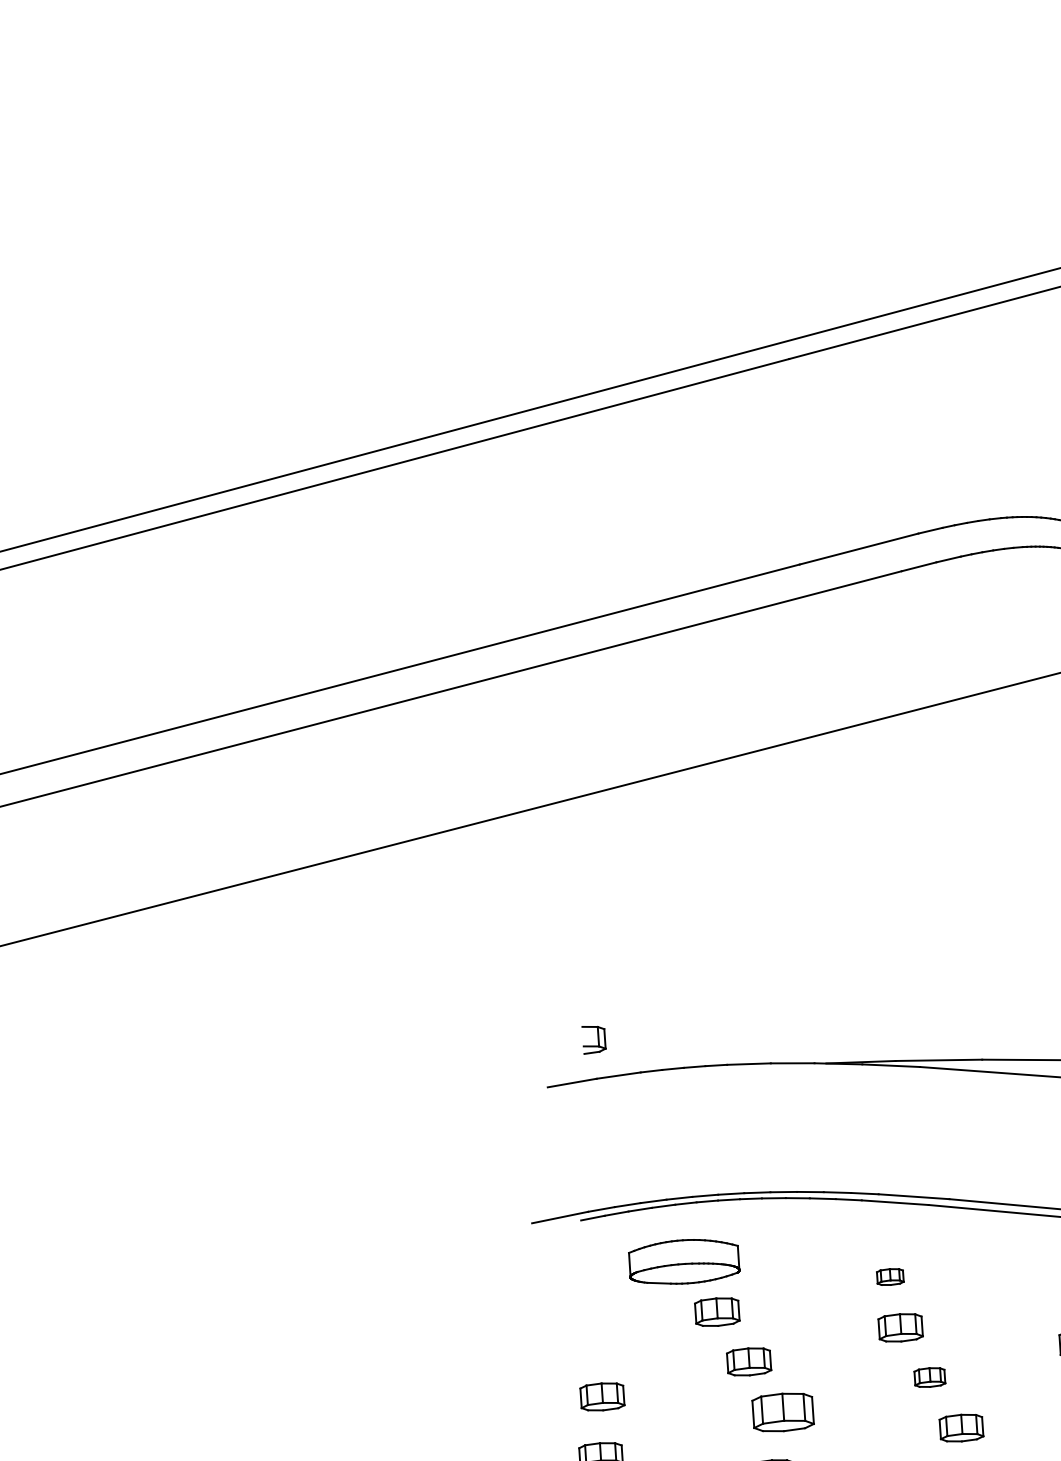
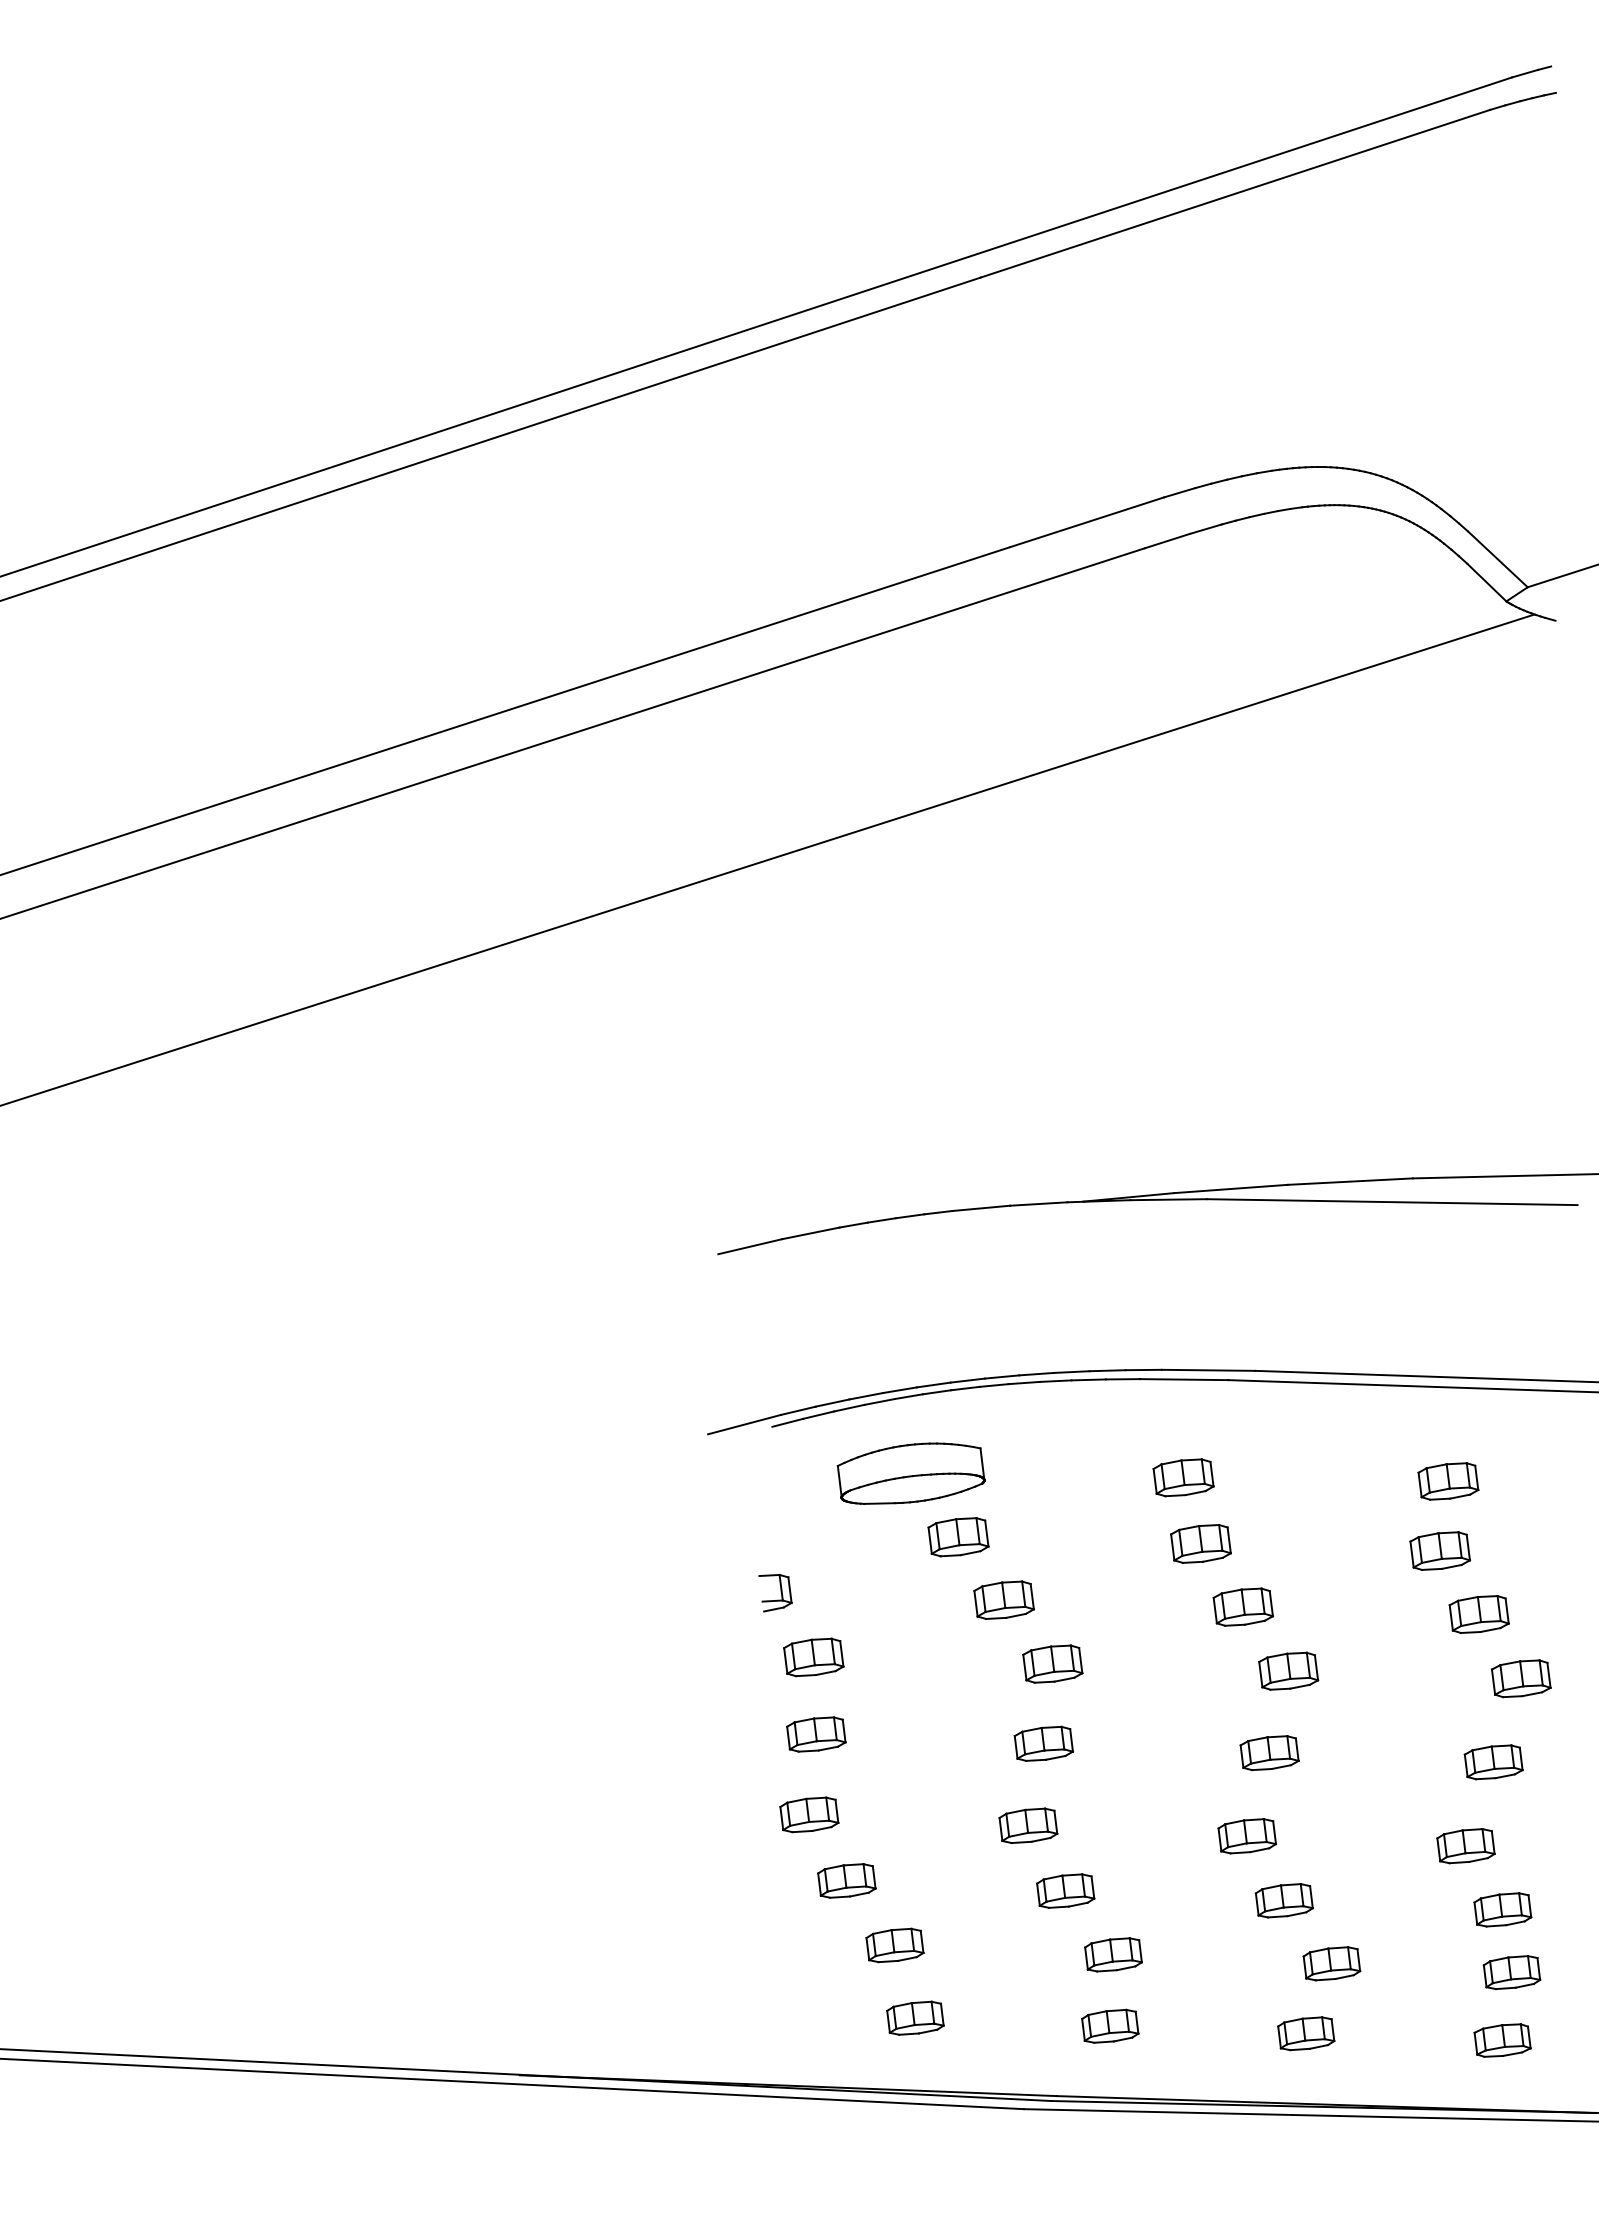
part: (593, 1040) -> (775, 1593), moved
part: (890, 1276) -> (1183, 1477), size x1.67
part: (929, 1377) -> (1242, 1606), size x1.43
part: (782, 1411) -> (1052, 1663), size x0.71

